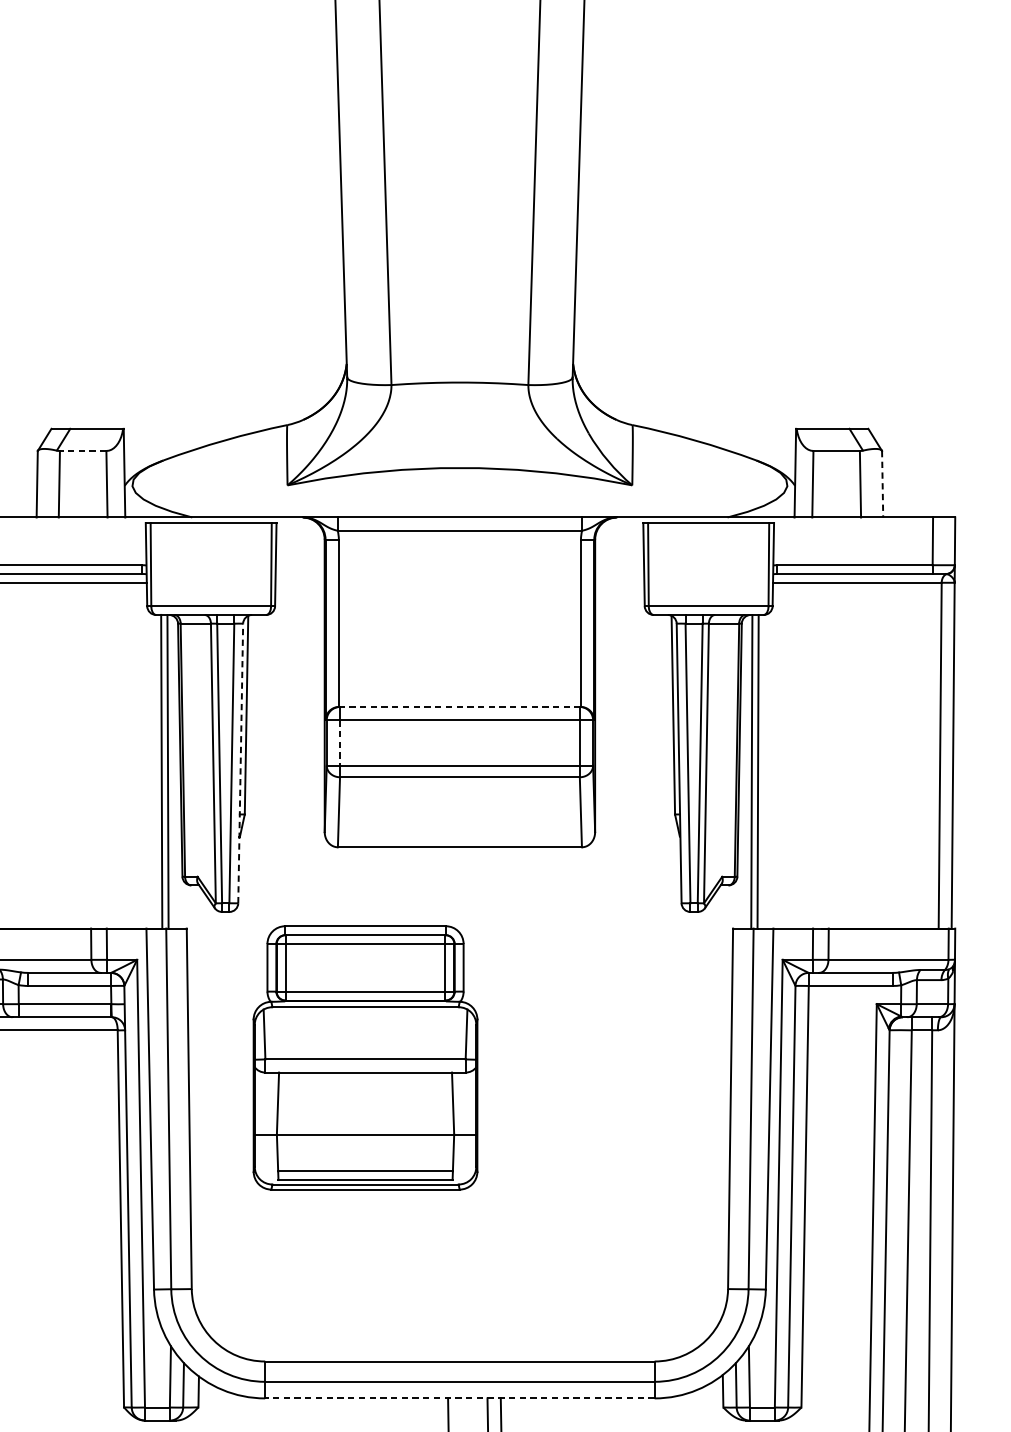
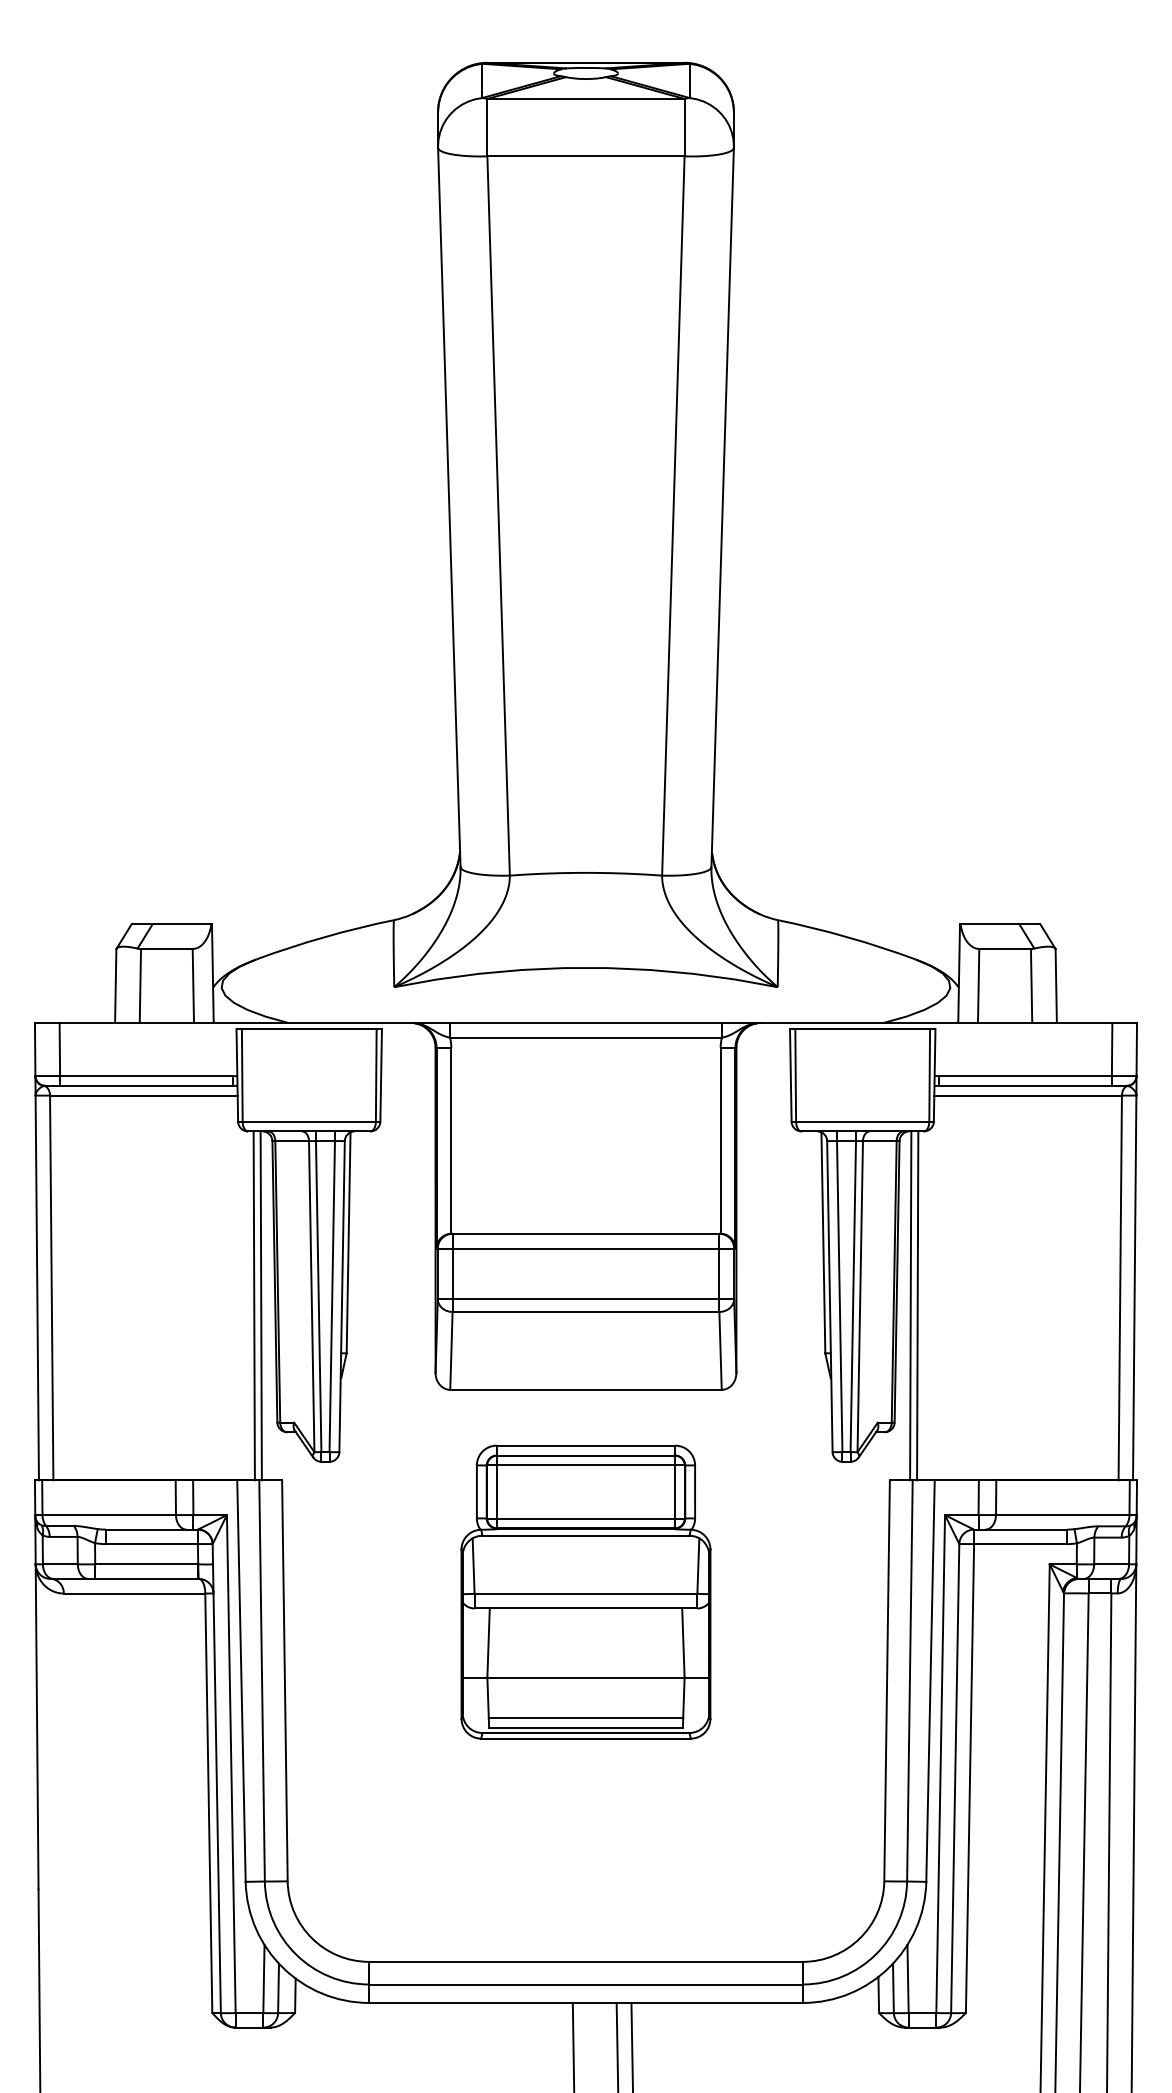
line: (82, 450) -> (166, 948), dashed -> solid
line: (882, 483) -> (1056, 985), dashed -> solid
line: (459, 706) -> (585, 1233), dashed -> solid
line: (339, 743) -> (452, 1274), dashed -> solid
line: (241, 763) -> (342, 1296), dashed -> solid
part: (365, 1057) -> (585, 1591), moved
line: (460, 1398) -> (586, 2002), dashed -> solid

